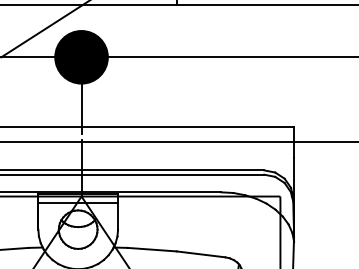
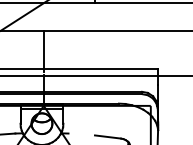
fill: (81, 56) -> (43, 30), removed
line: (151, 249) -> (81, 134), removed

